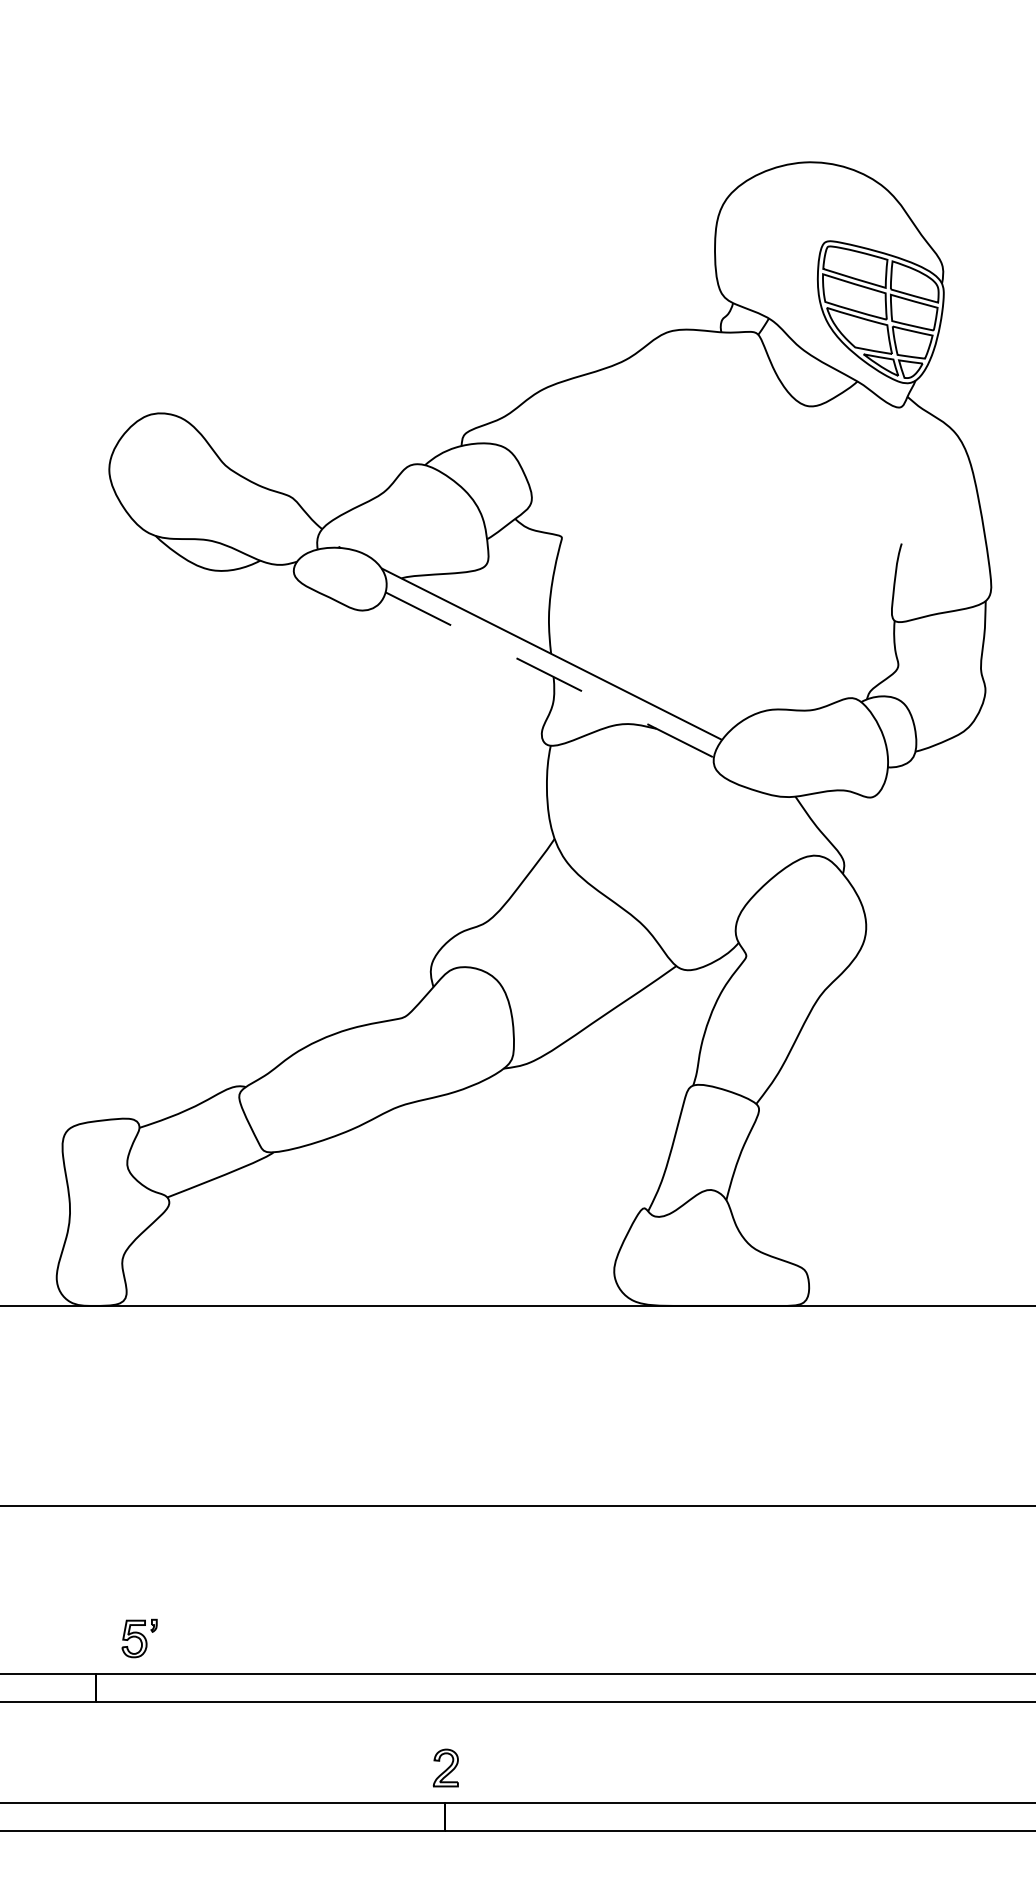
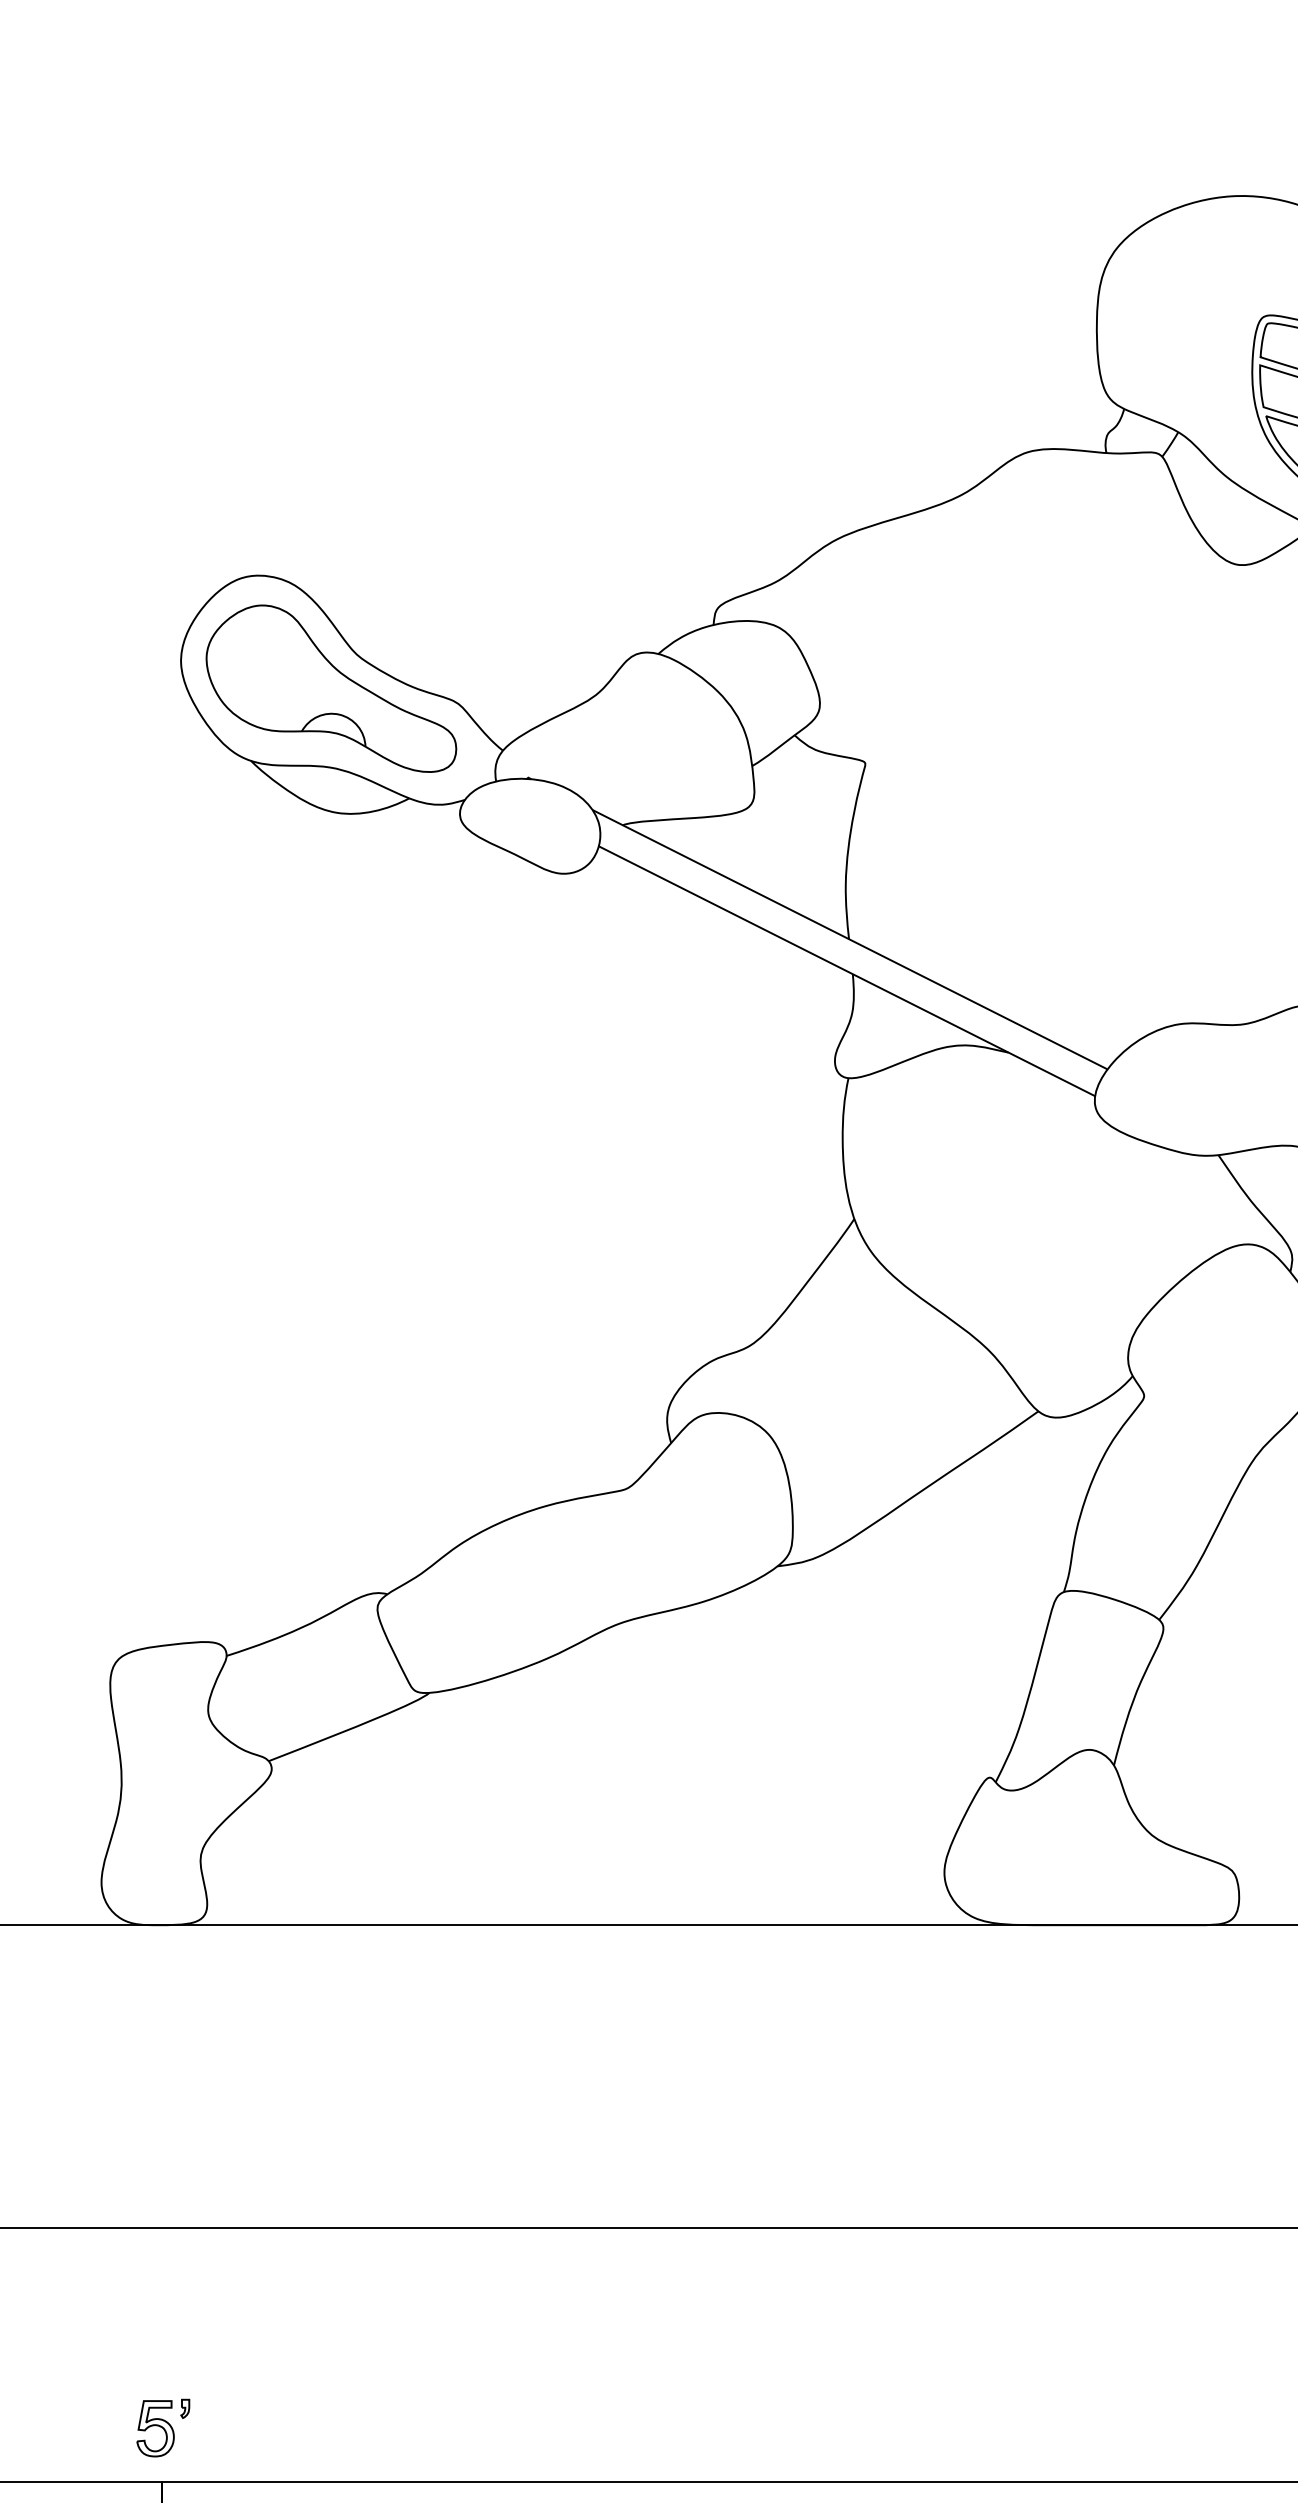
part: (208, 488) -> (330, 689), added
line: (549, 675) -> (846, 971), dashed -> solid
part: (139, 1638) -> (163, 2428), moved

